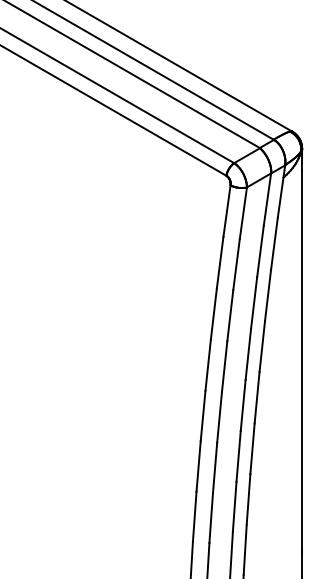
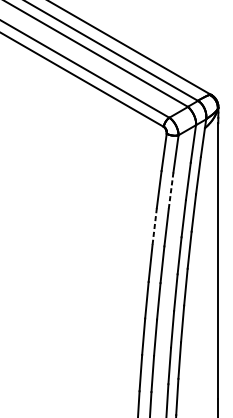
line: (236, 264) -> (171, 190), solid -> dashed
line: (213, 314) -> (154, 227), solid -> dashed

